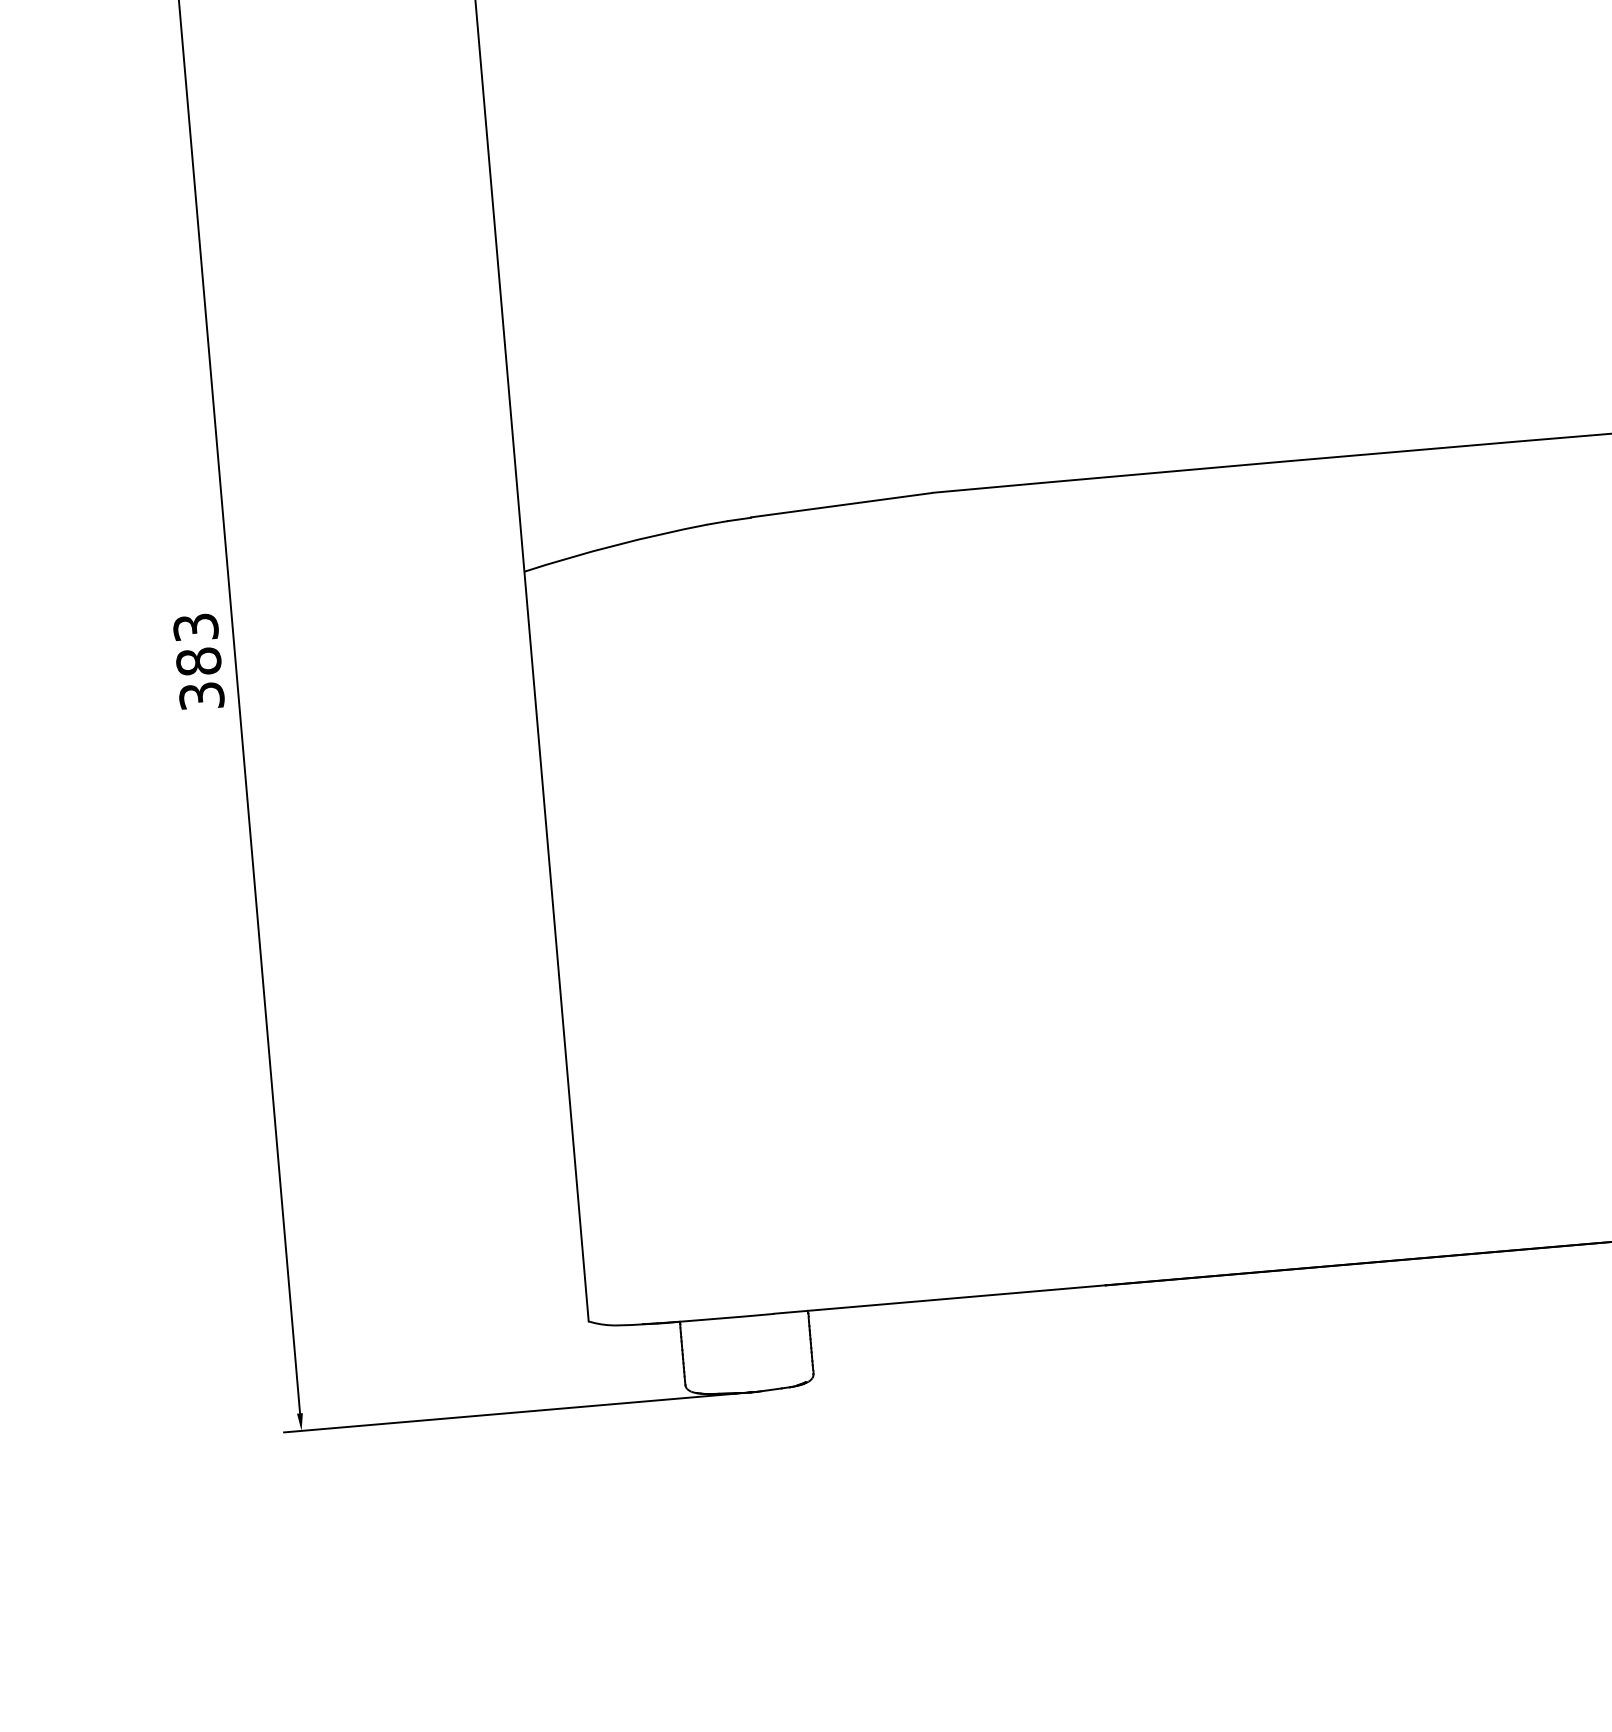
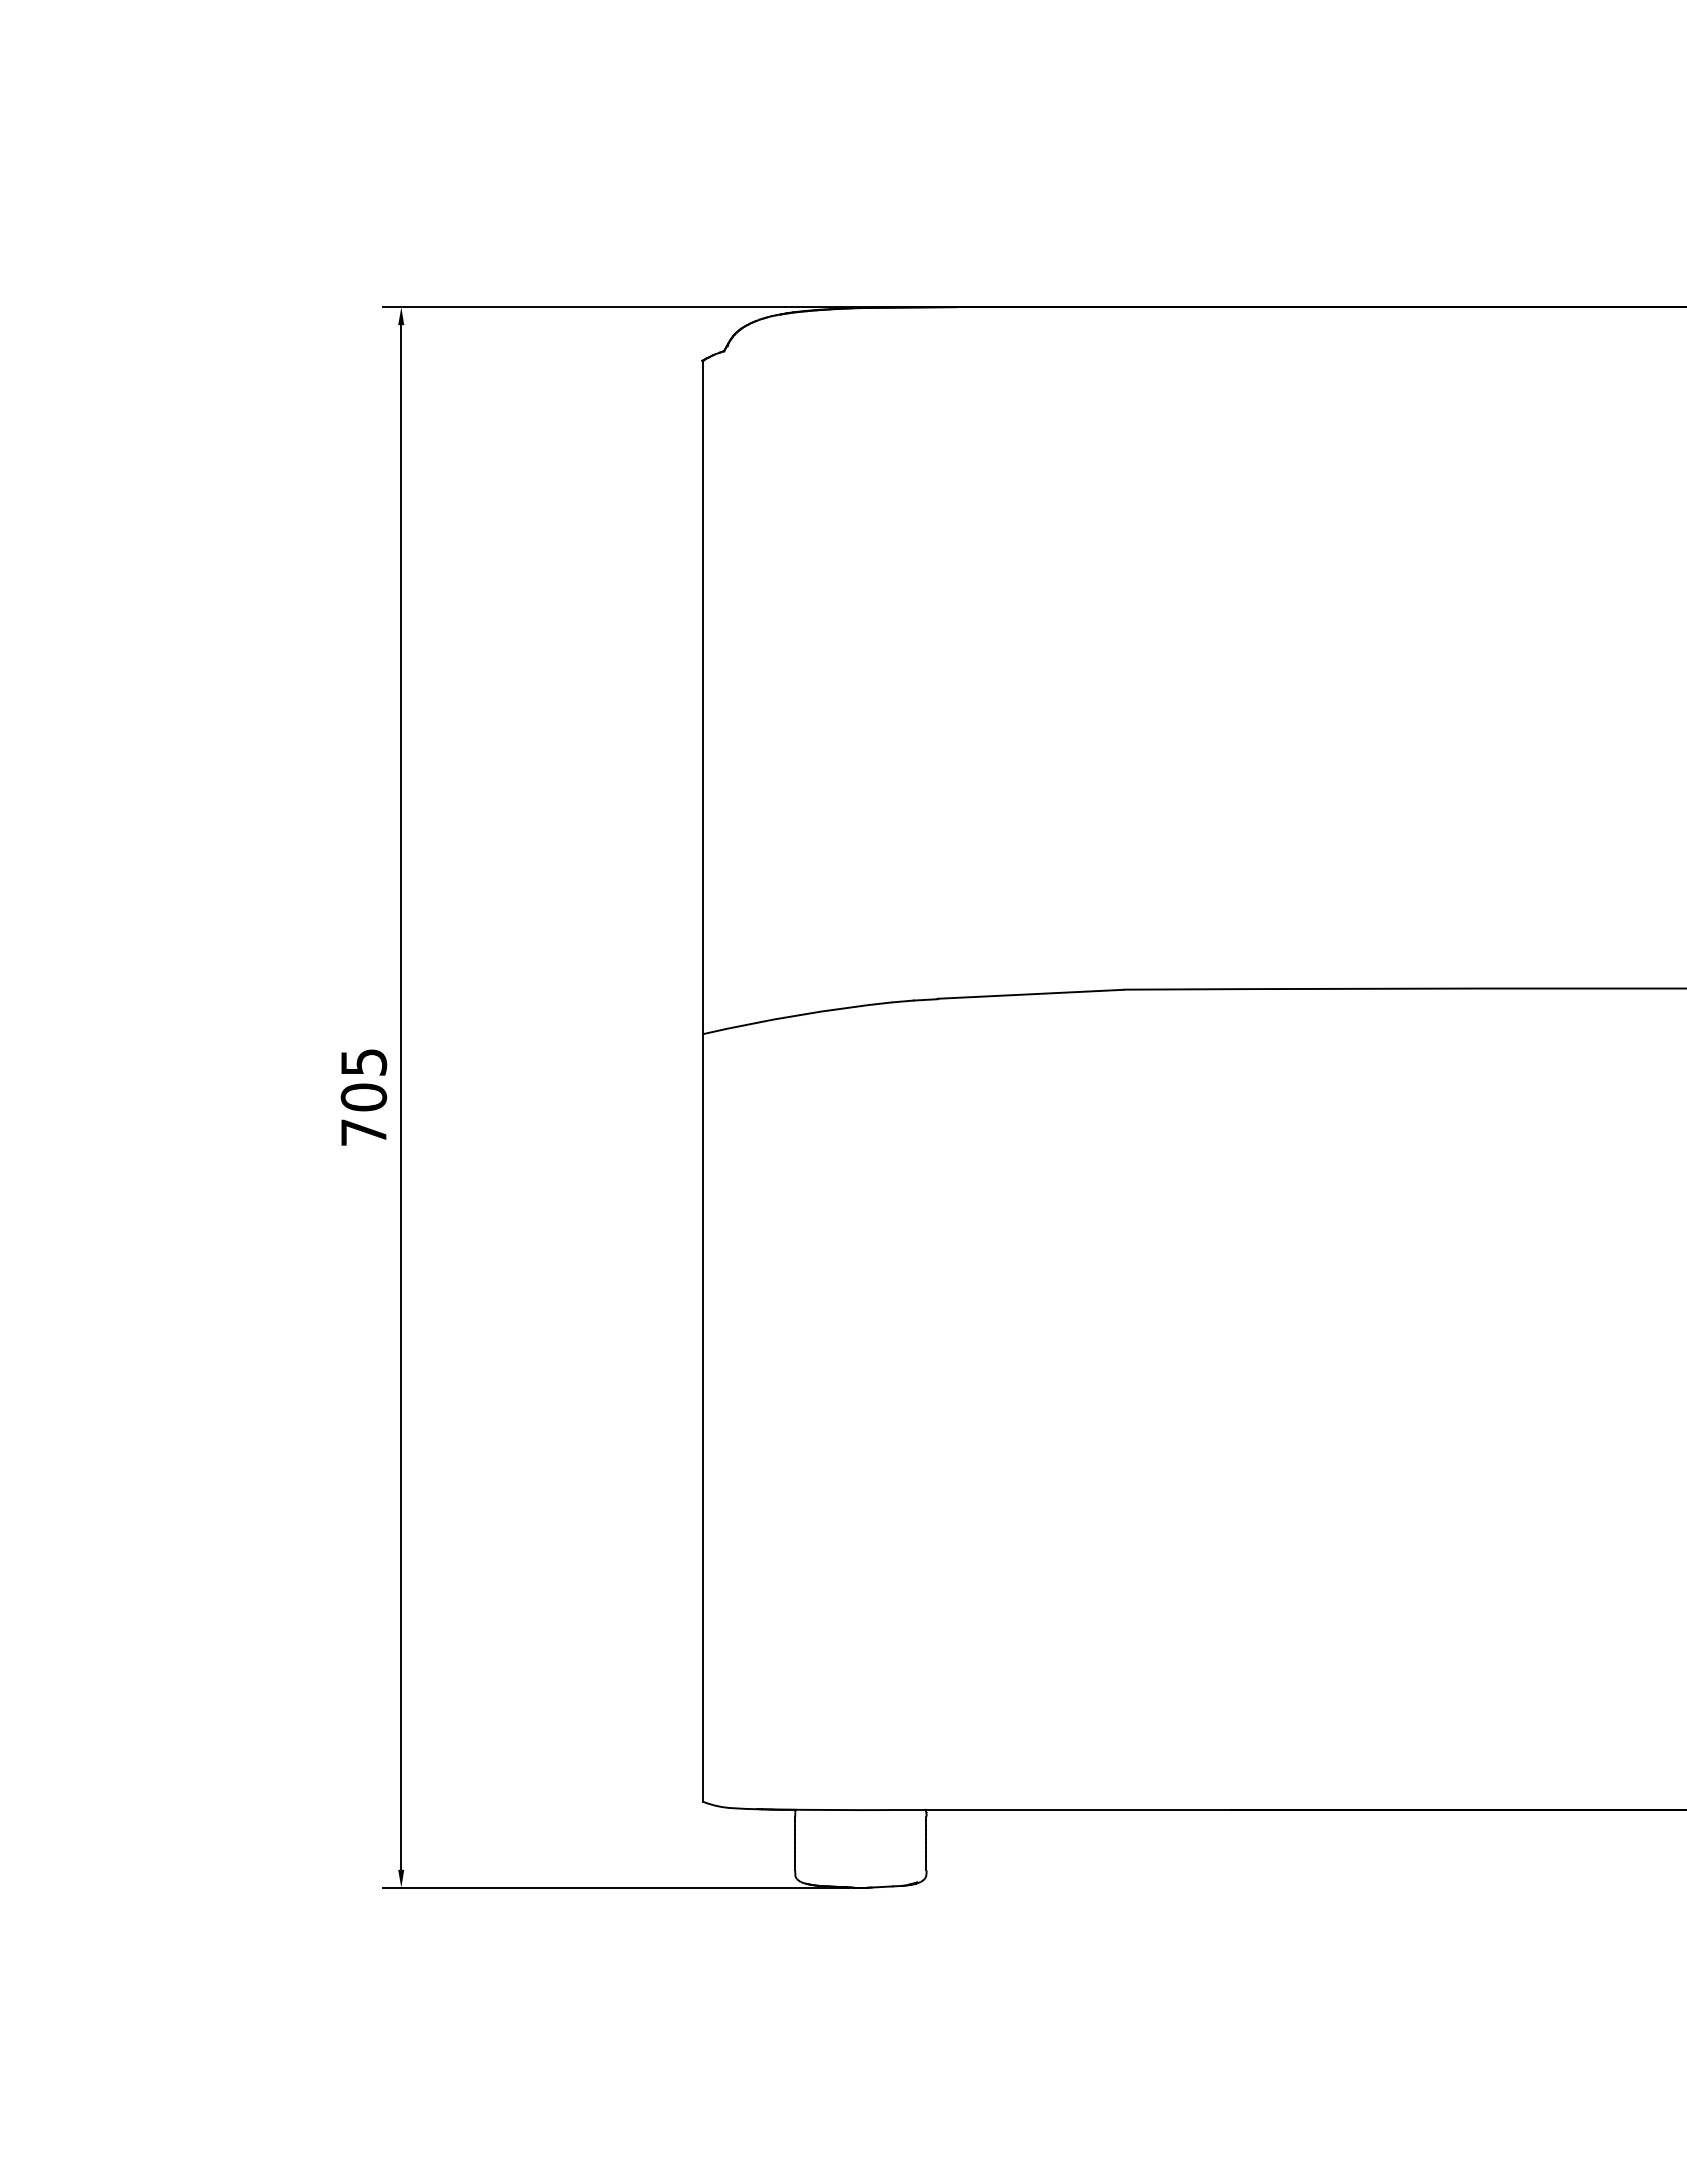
text: (198, 661) -> (363, 1097), 383 -> 705

